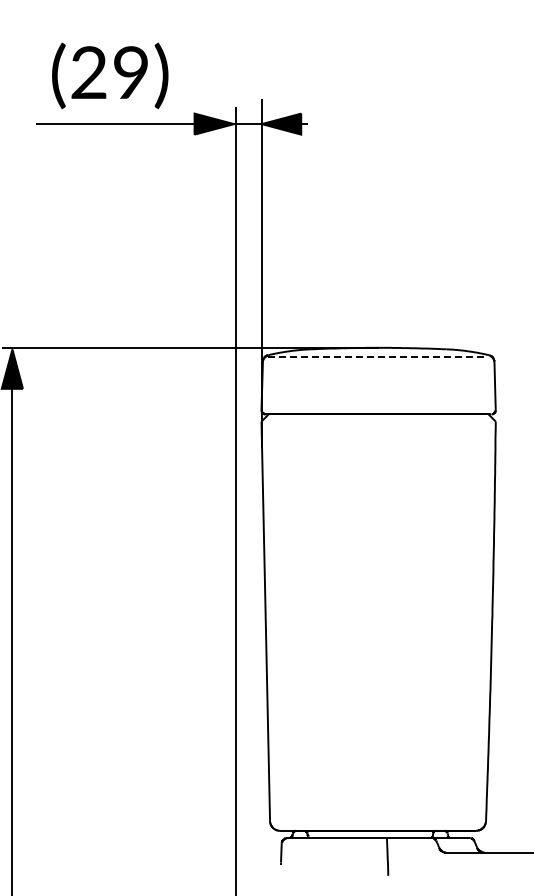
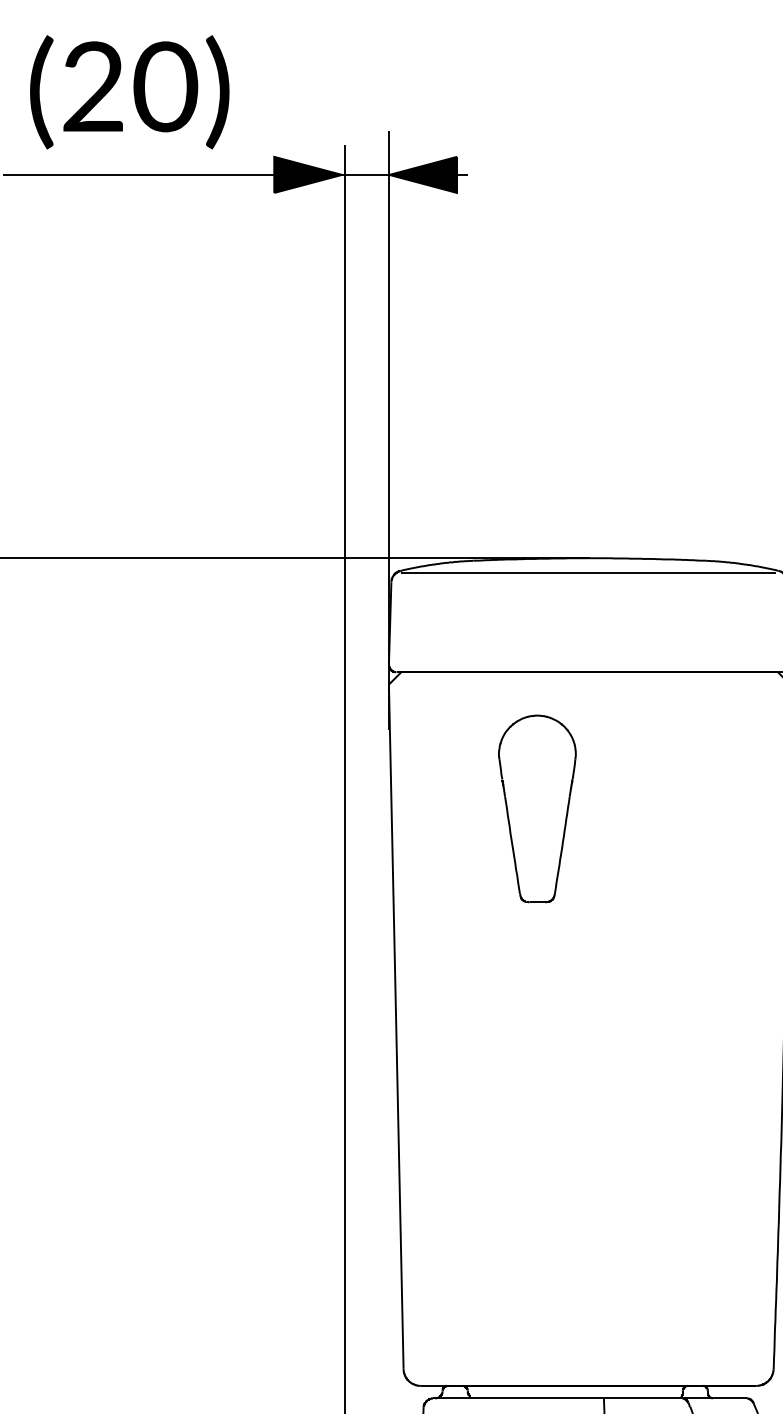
text: (131, 73) -> (166, 88), (29) -> (20)
line: (378, 356) -> (589, 573), dashed -> solid
part: (347, 493) -> (536, 807), added

